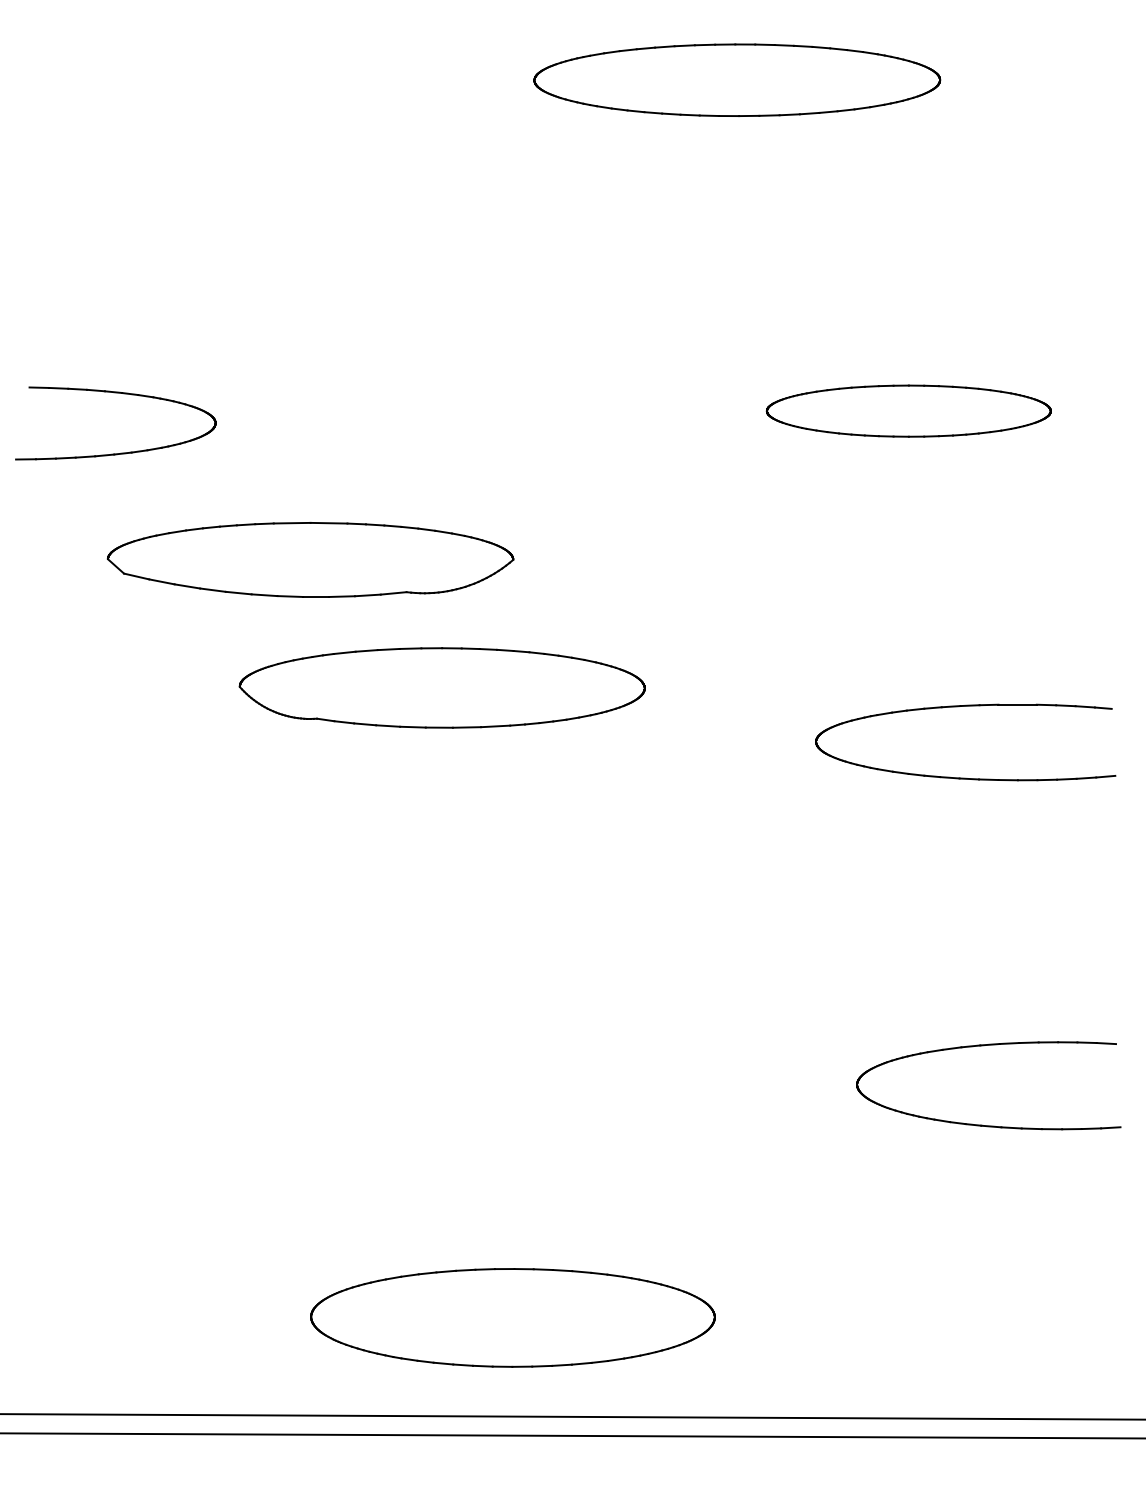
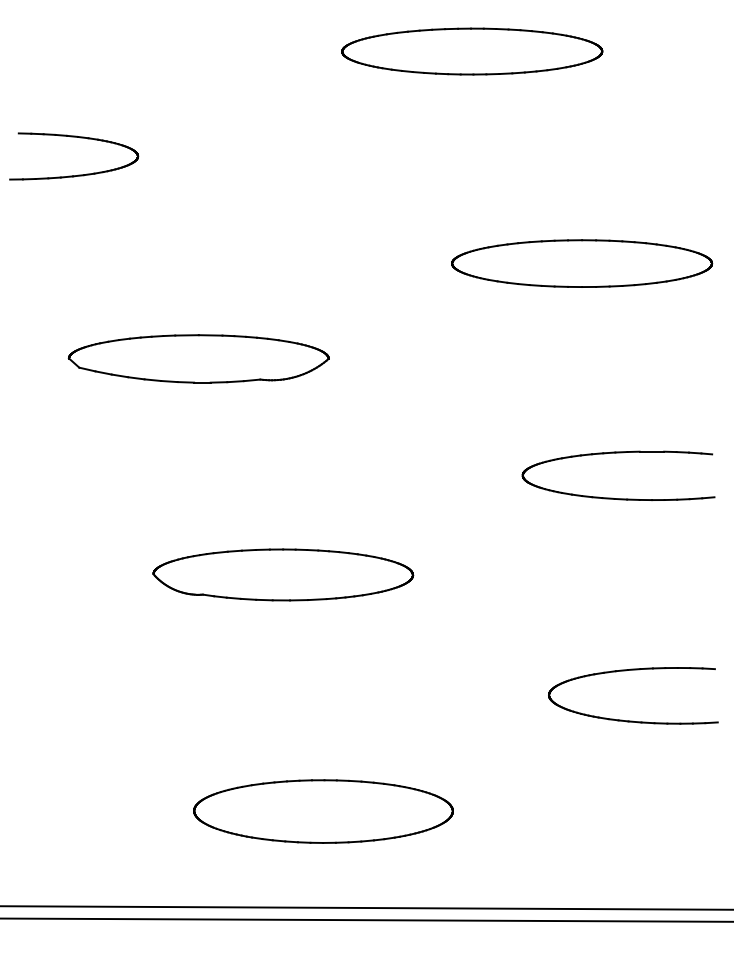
part: (909, 411) -> (582, 263), size x1.43
part: (122, 451) -> (78, 174), moved
part: (442, 687) -> (283, 574), moved
part: (512, 1317) -> (323, 811), moved

